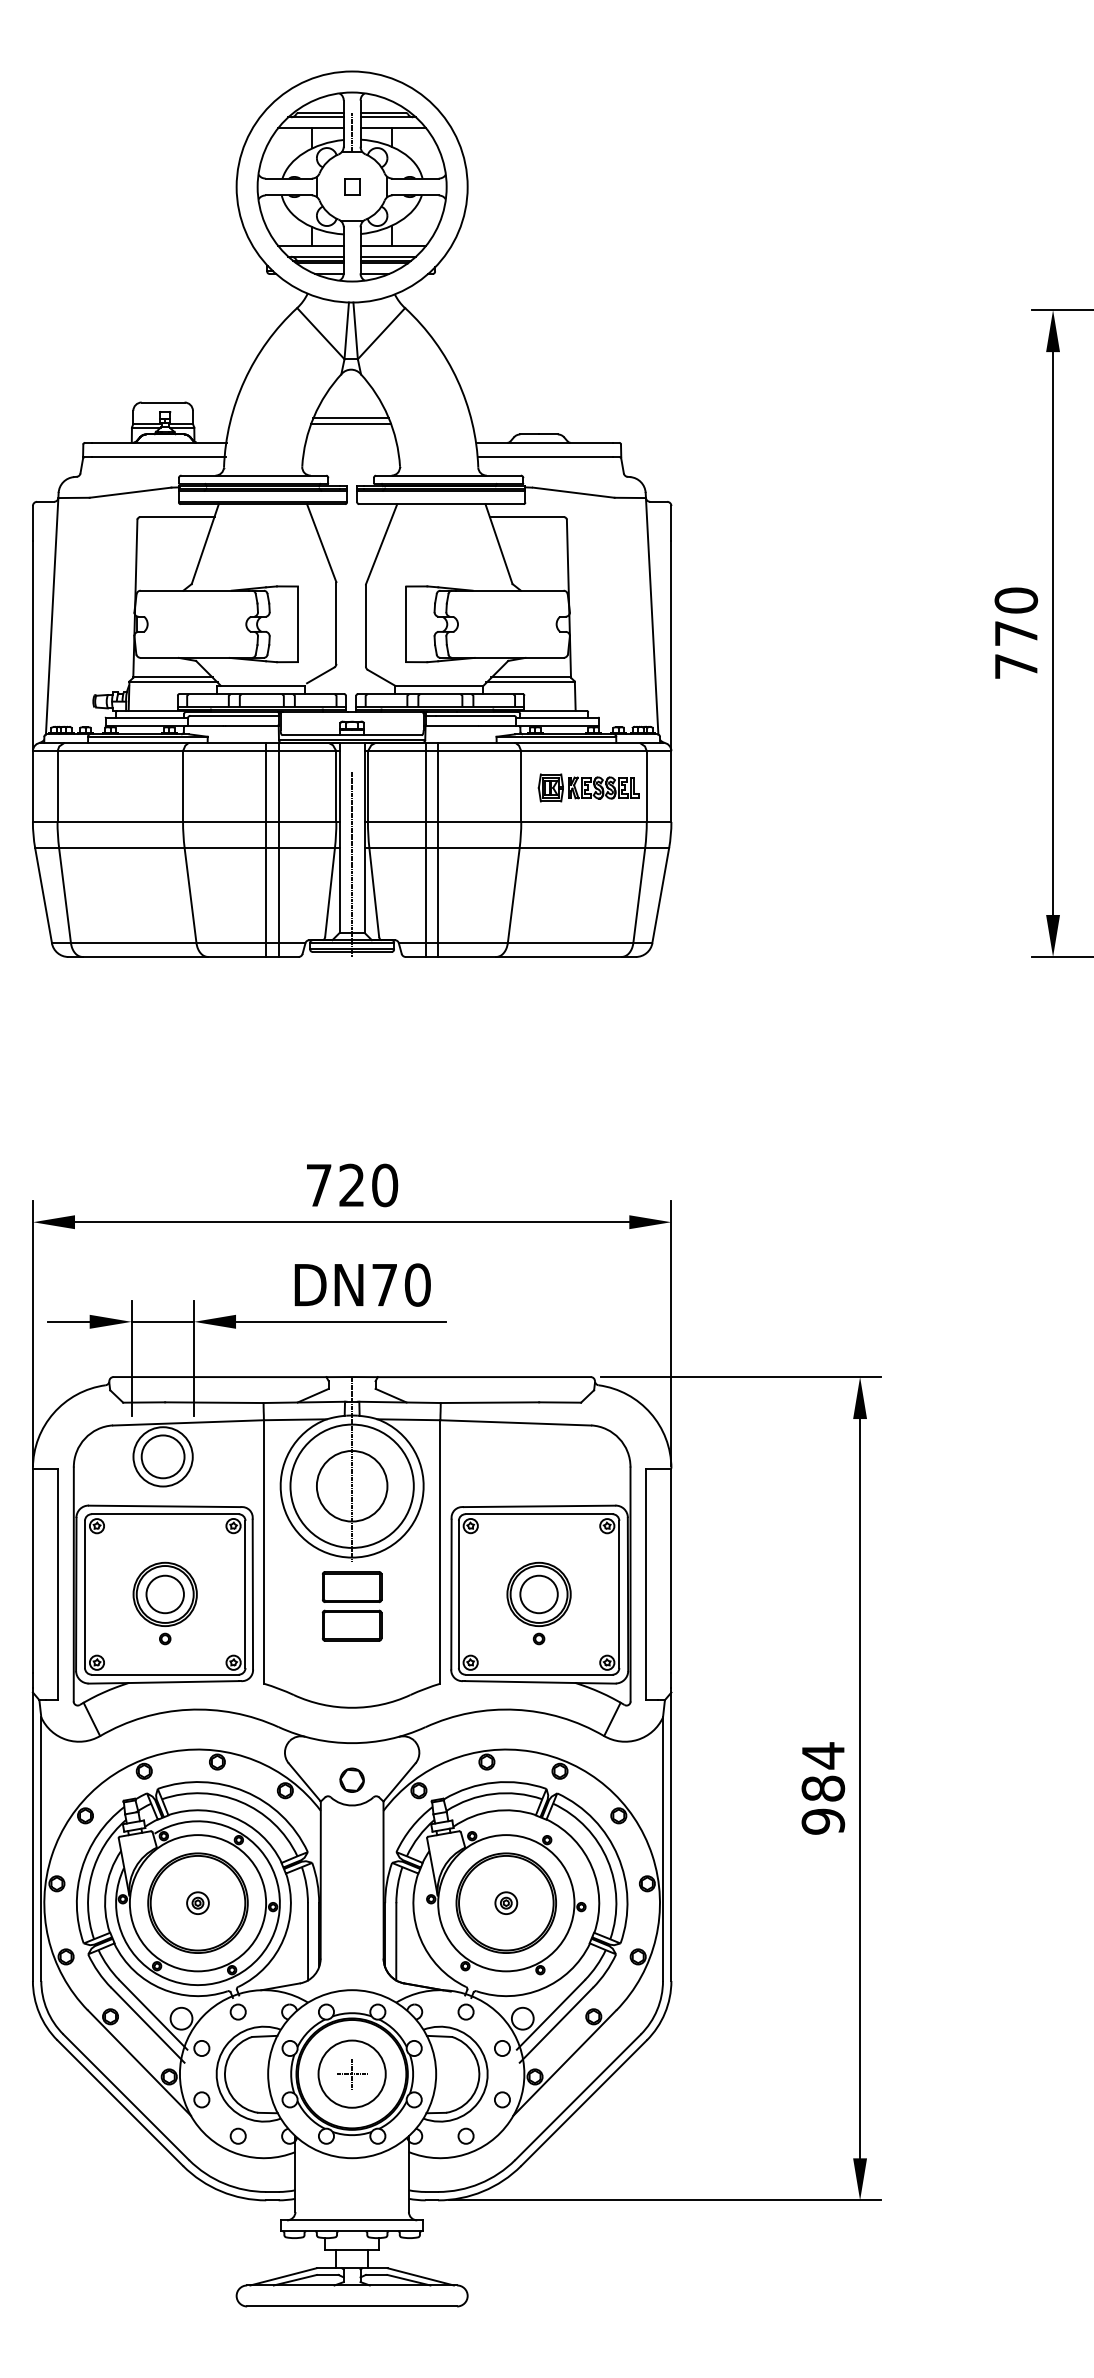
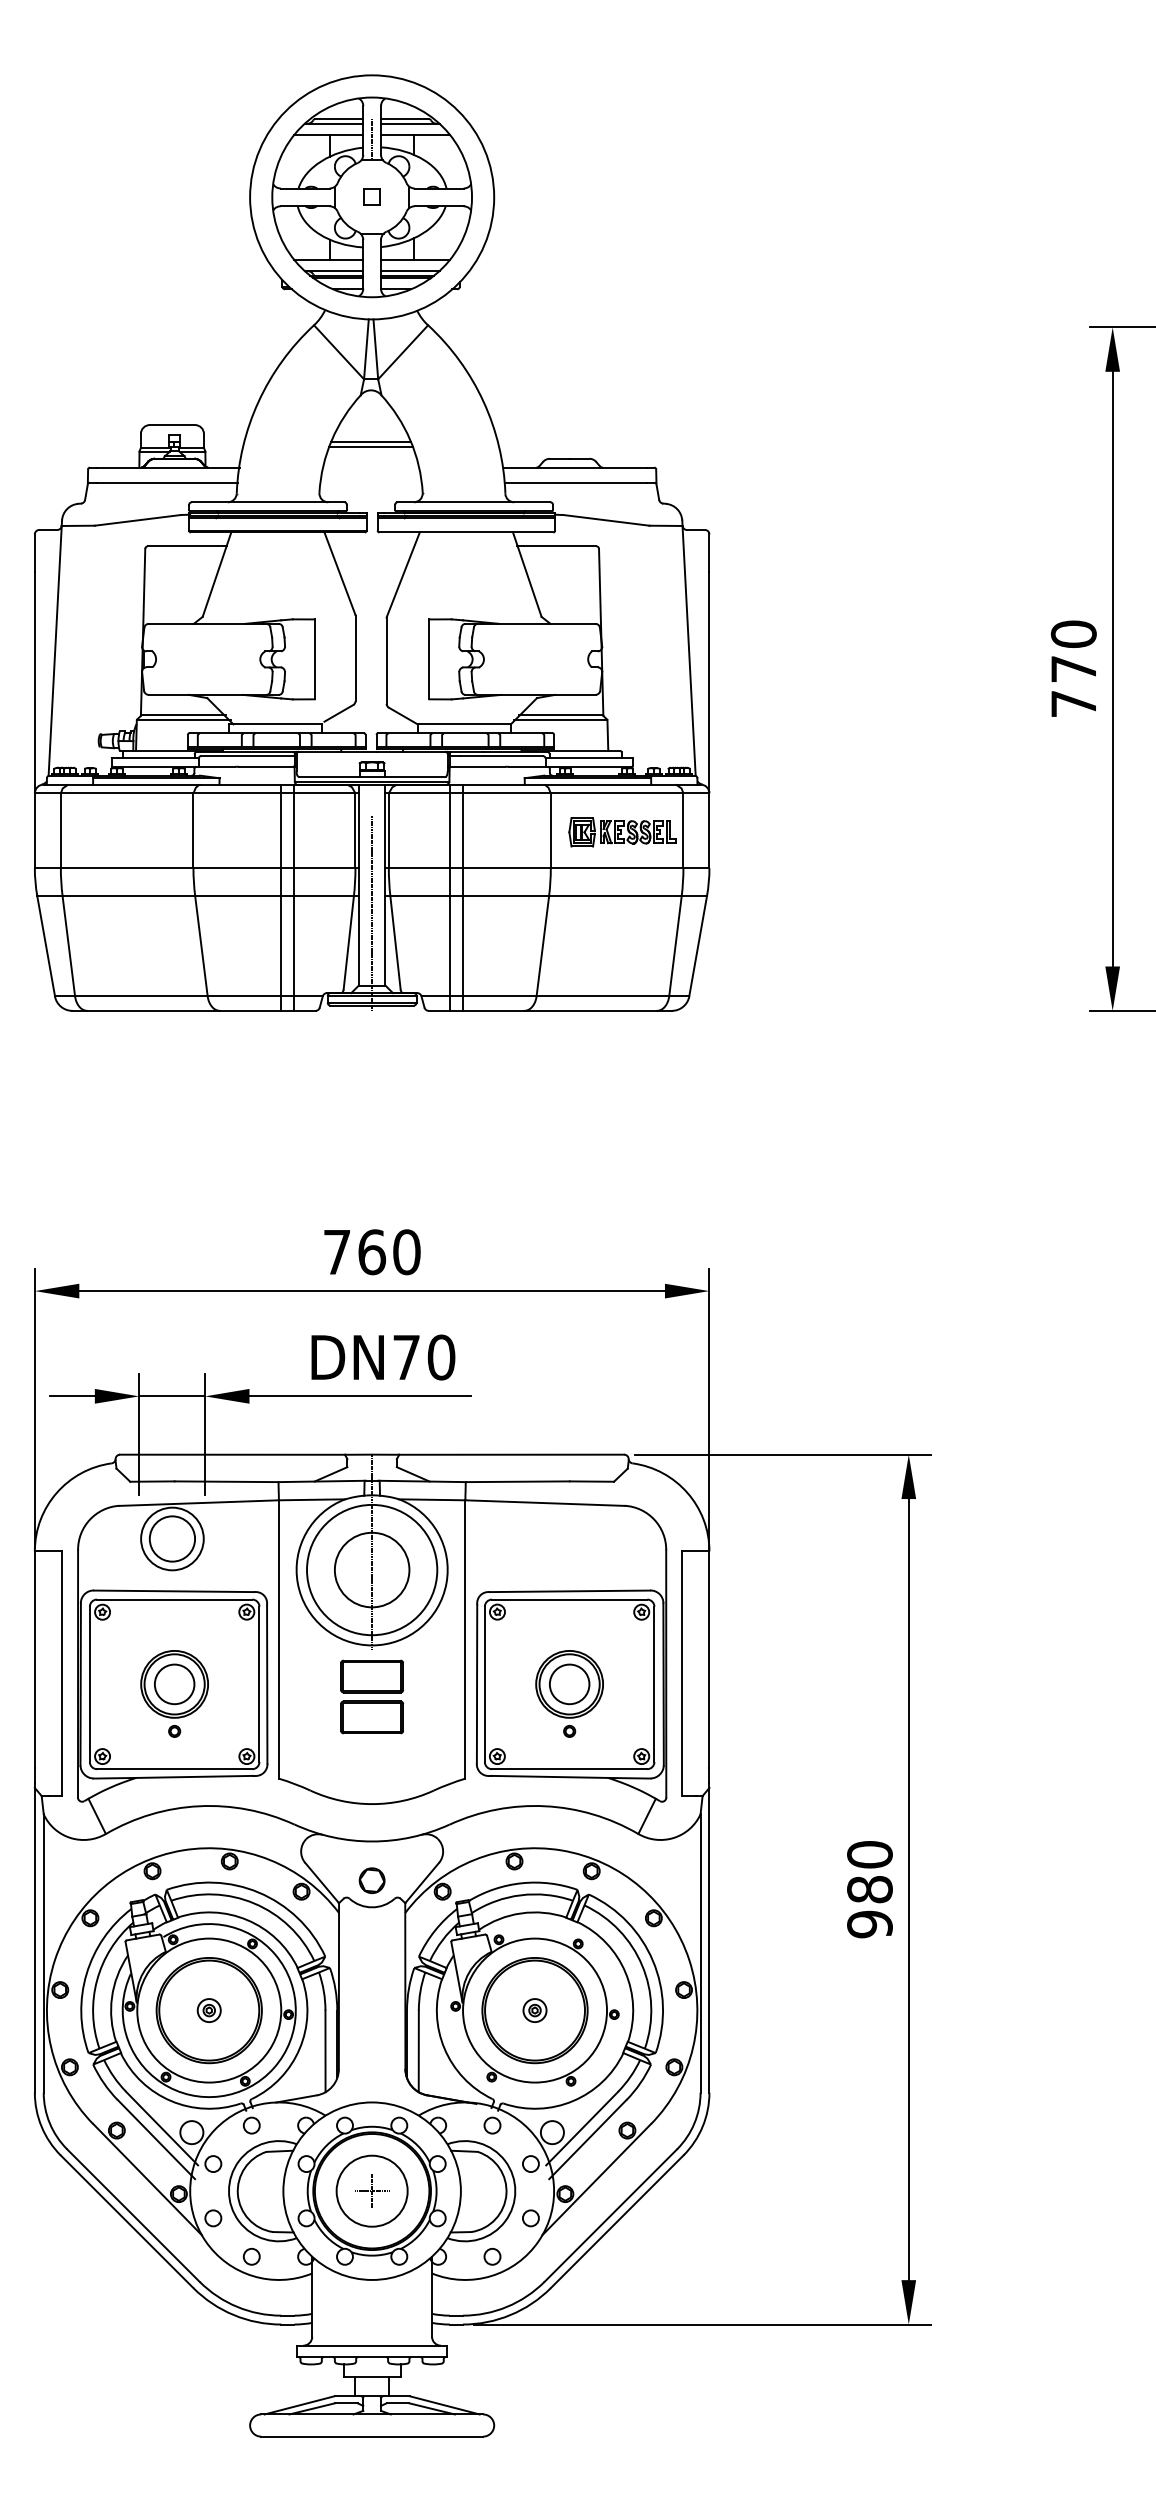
text: (352, 1185) -> (372, 1252), 720 -> 760
text: (822, 1755) -> (869, 1854), 984 -> 980

